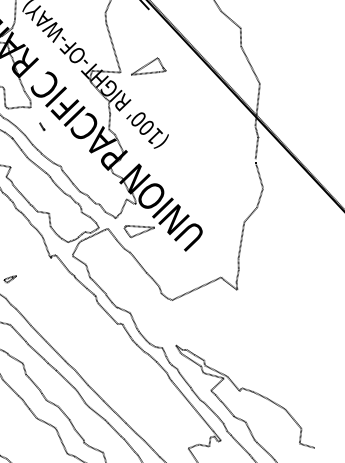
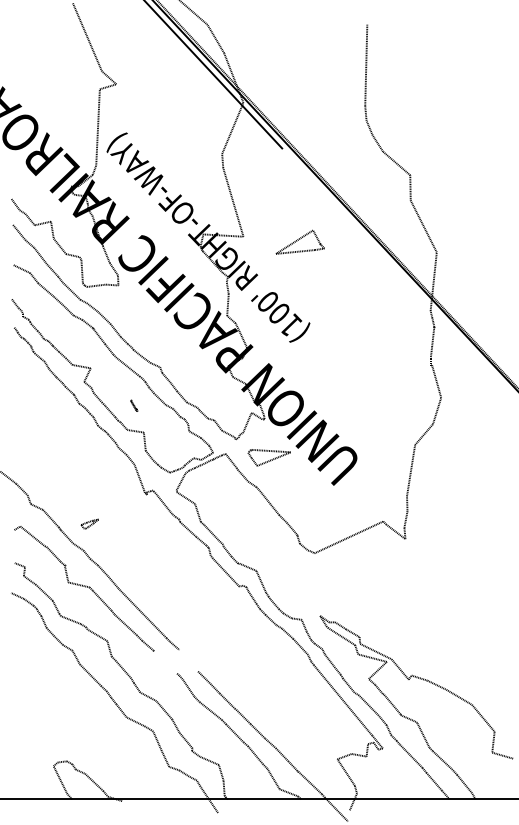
part: (148, 65) -> (299, 241), moved
part: (42, 126) -> (134, 405), moved
line: (81, 377) -> (188, 660), removed
line: (64, 378) -> (165, 662), removed

